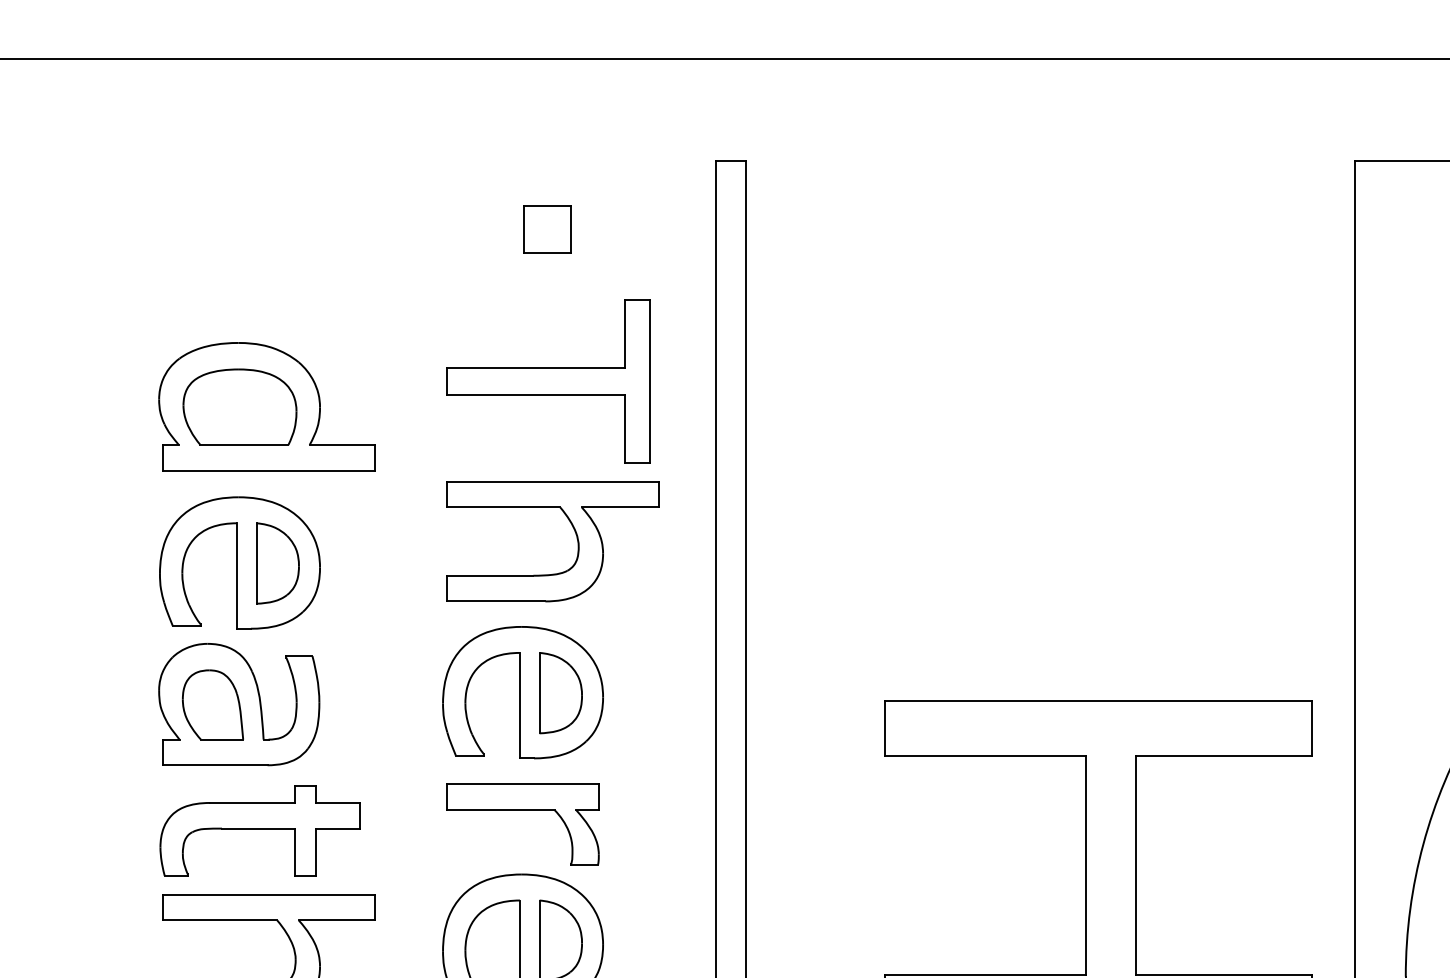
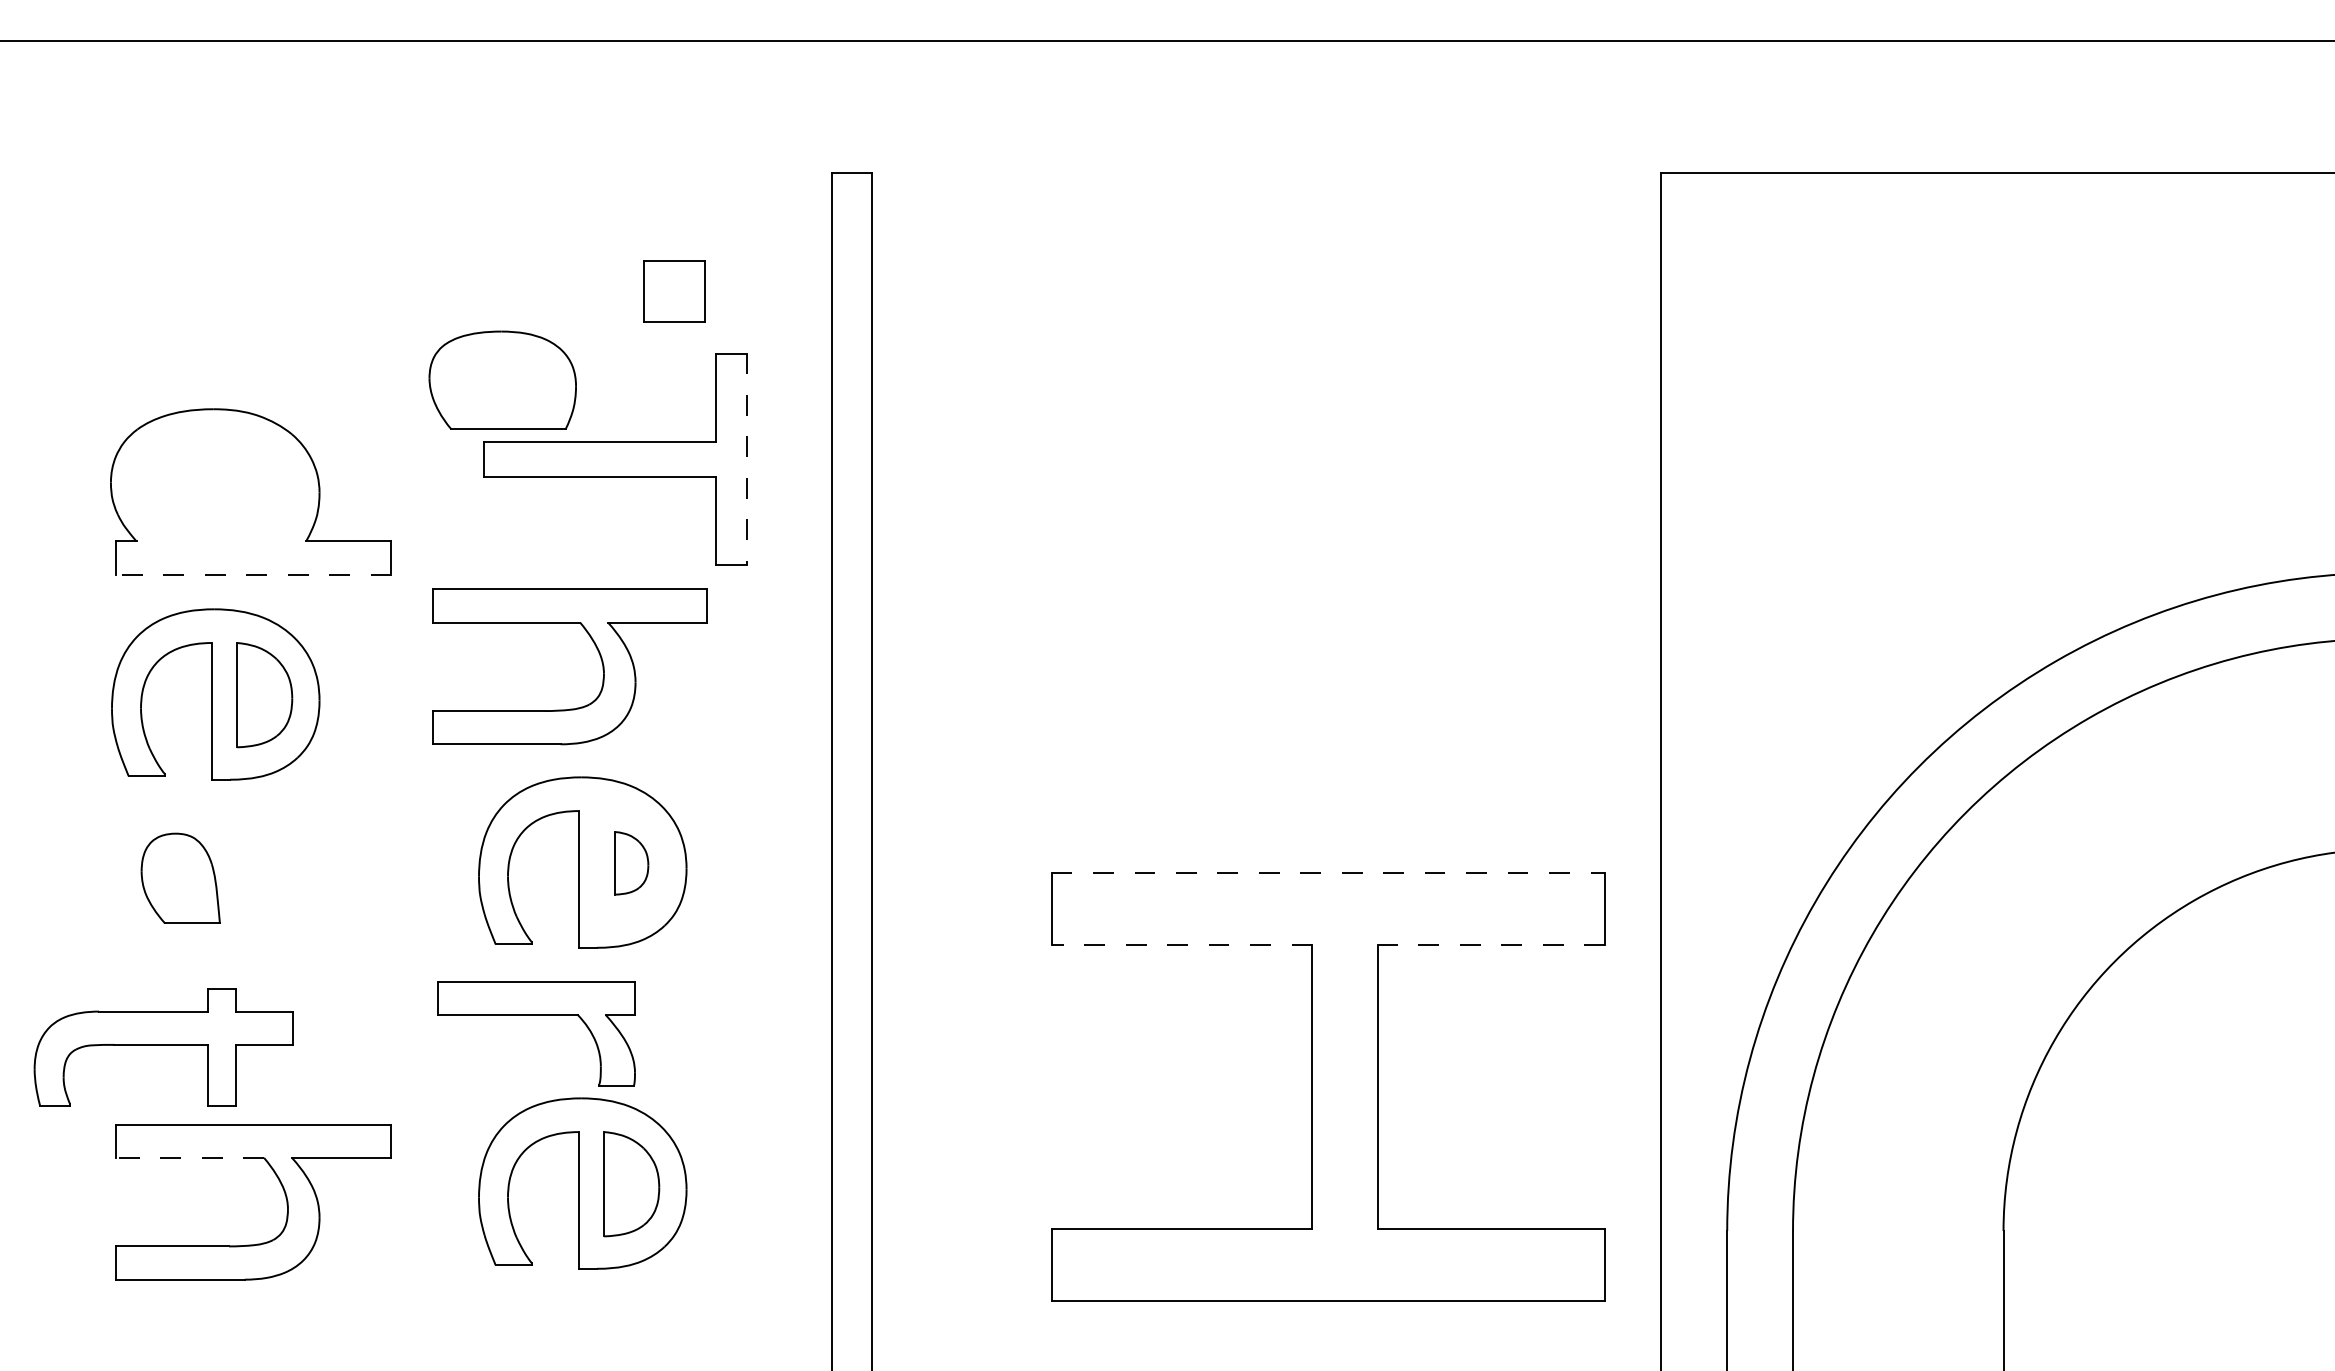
part: (547, 229) -> (674, 291), moved
line: (649, 381) -> (746, 459), solid -> dashed
part: (239, 406) -> (502, 379), moved
line: (269, 470) -> (253, 574), solid -> dashed
part: (574, 531) -> (598, 653), moved
part: (560, 693) -> (631, 863), size x0.6
line: (1098, 701) -> (1328, 873), solid -> dashed
part: (239, 704) -> (214, 877), removed
line: (984, 756) -> (1181, 945), solid -> dashed
line: (1223, 756) -> (1491, 945), solid -> dashed
part: (522, 810) -> (536, 1015), moved
part: (259, 830) -> (163, 1047), moved
line: (220, 920) -> (190, 1157), solid -> dashed

